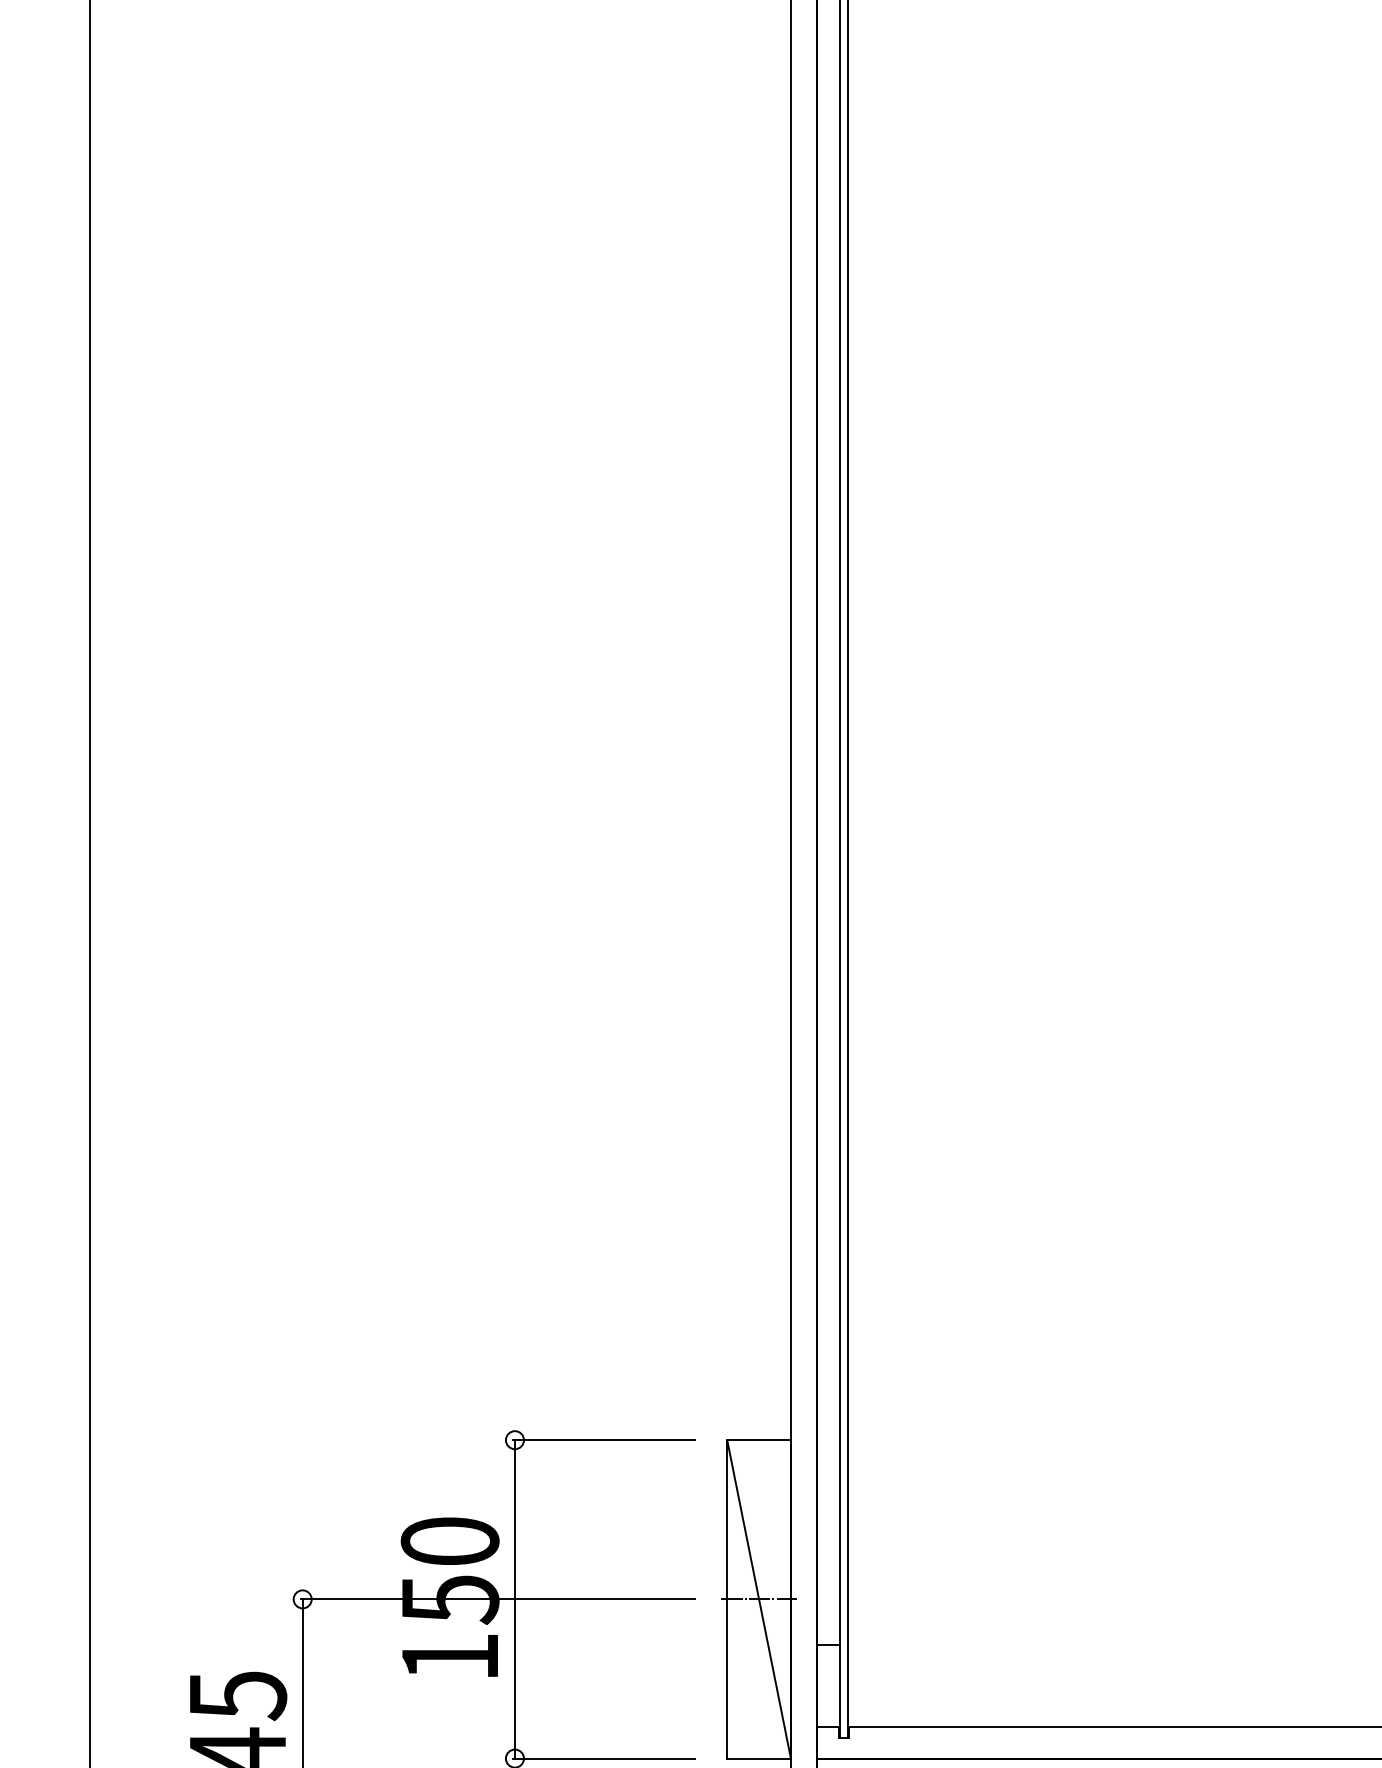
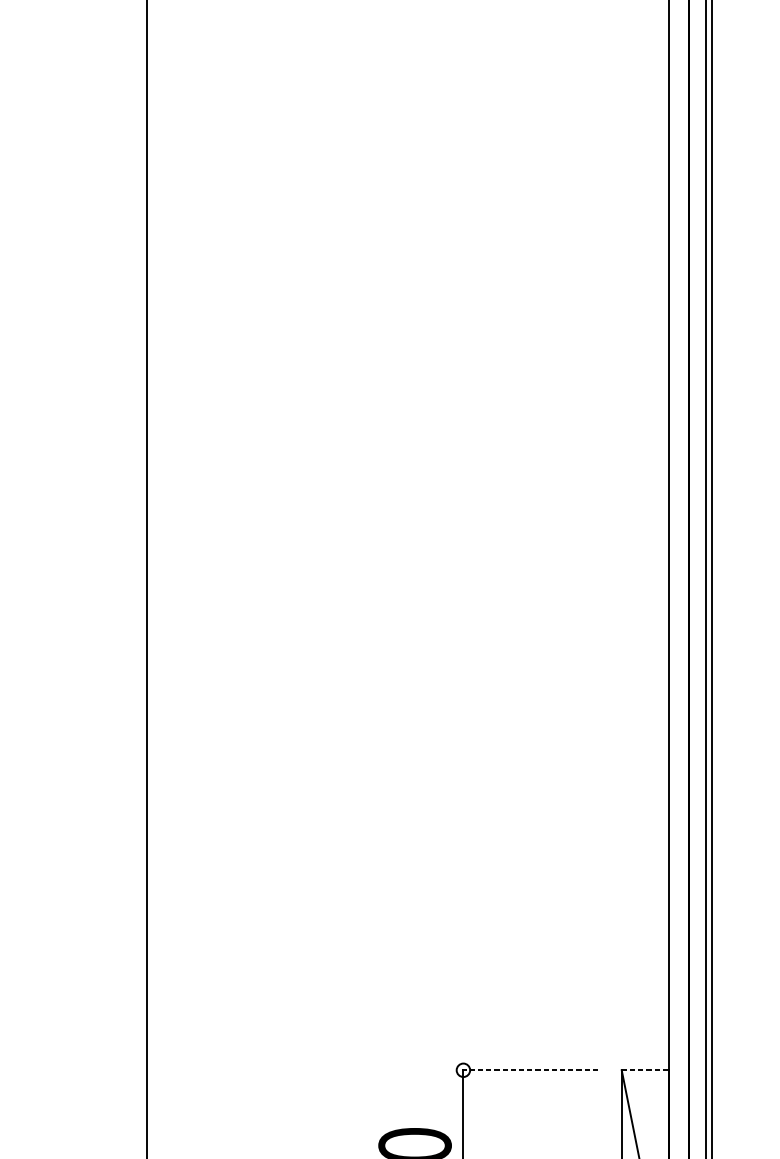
line: (603, 1440) -> (529, 1070), solid -> dashed
line: (759, 1440) -> (645, 1070), solid -> dashed

